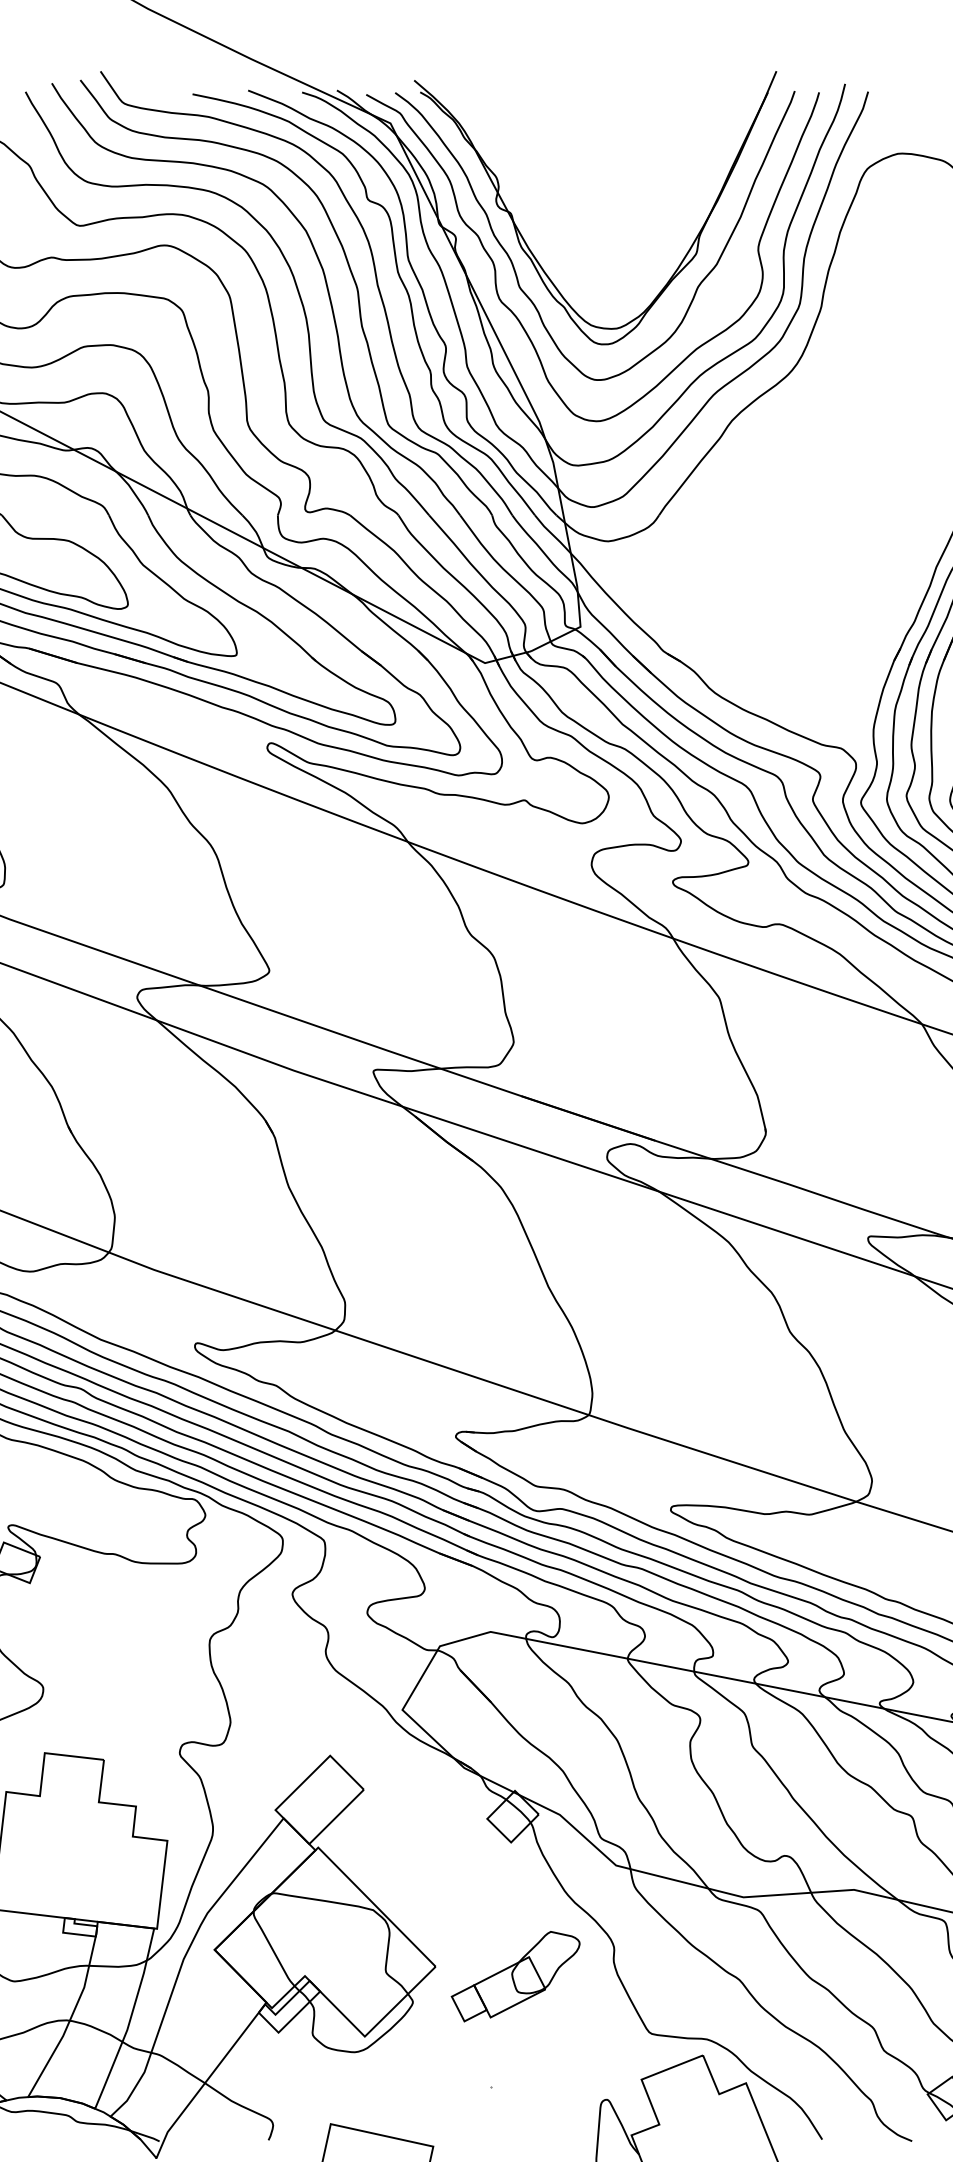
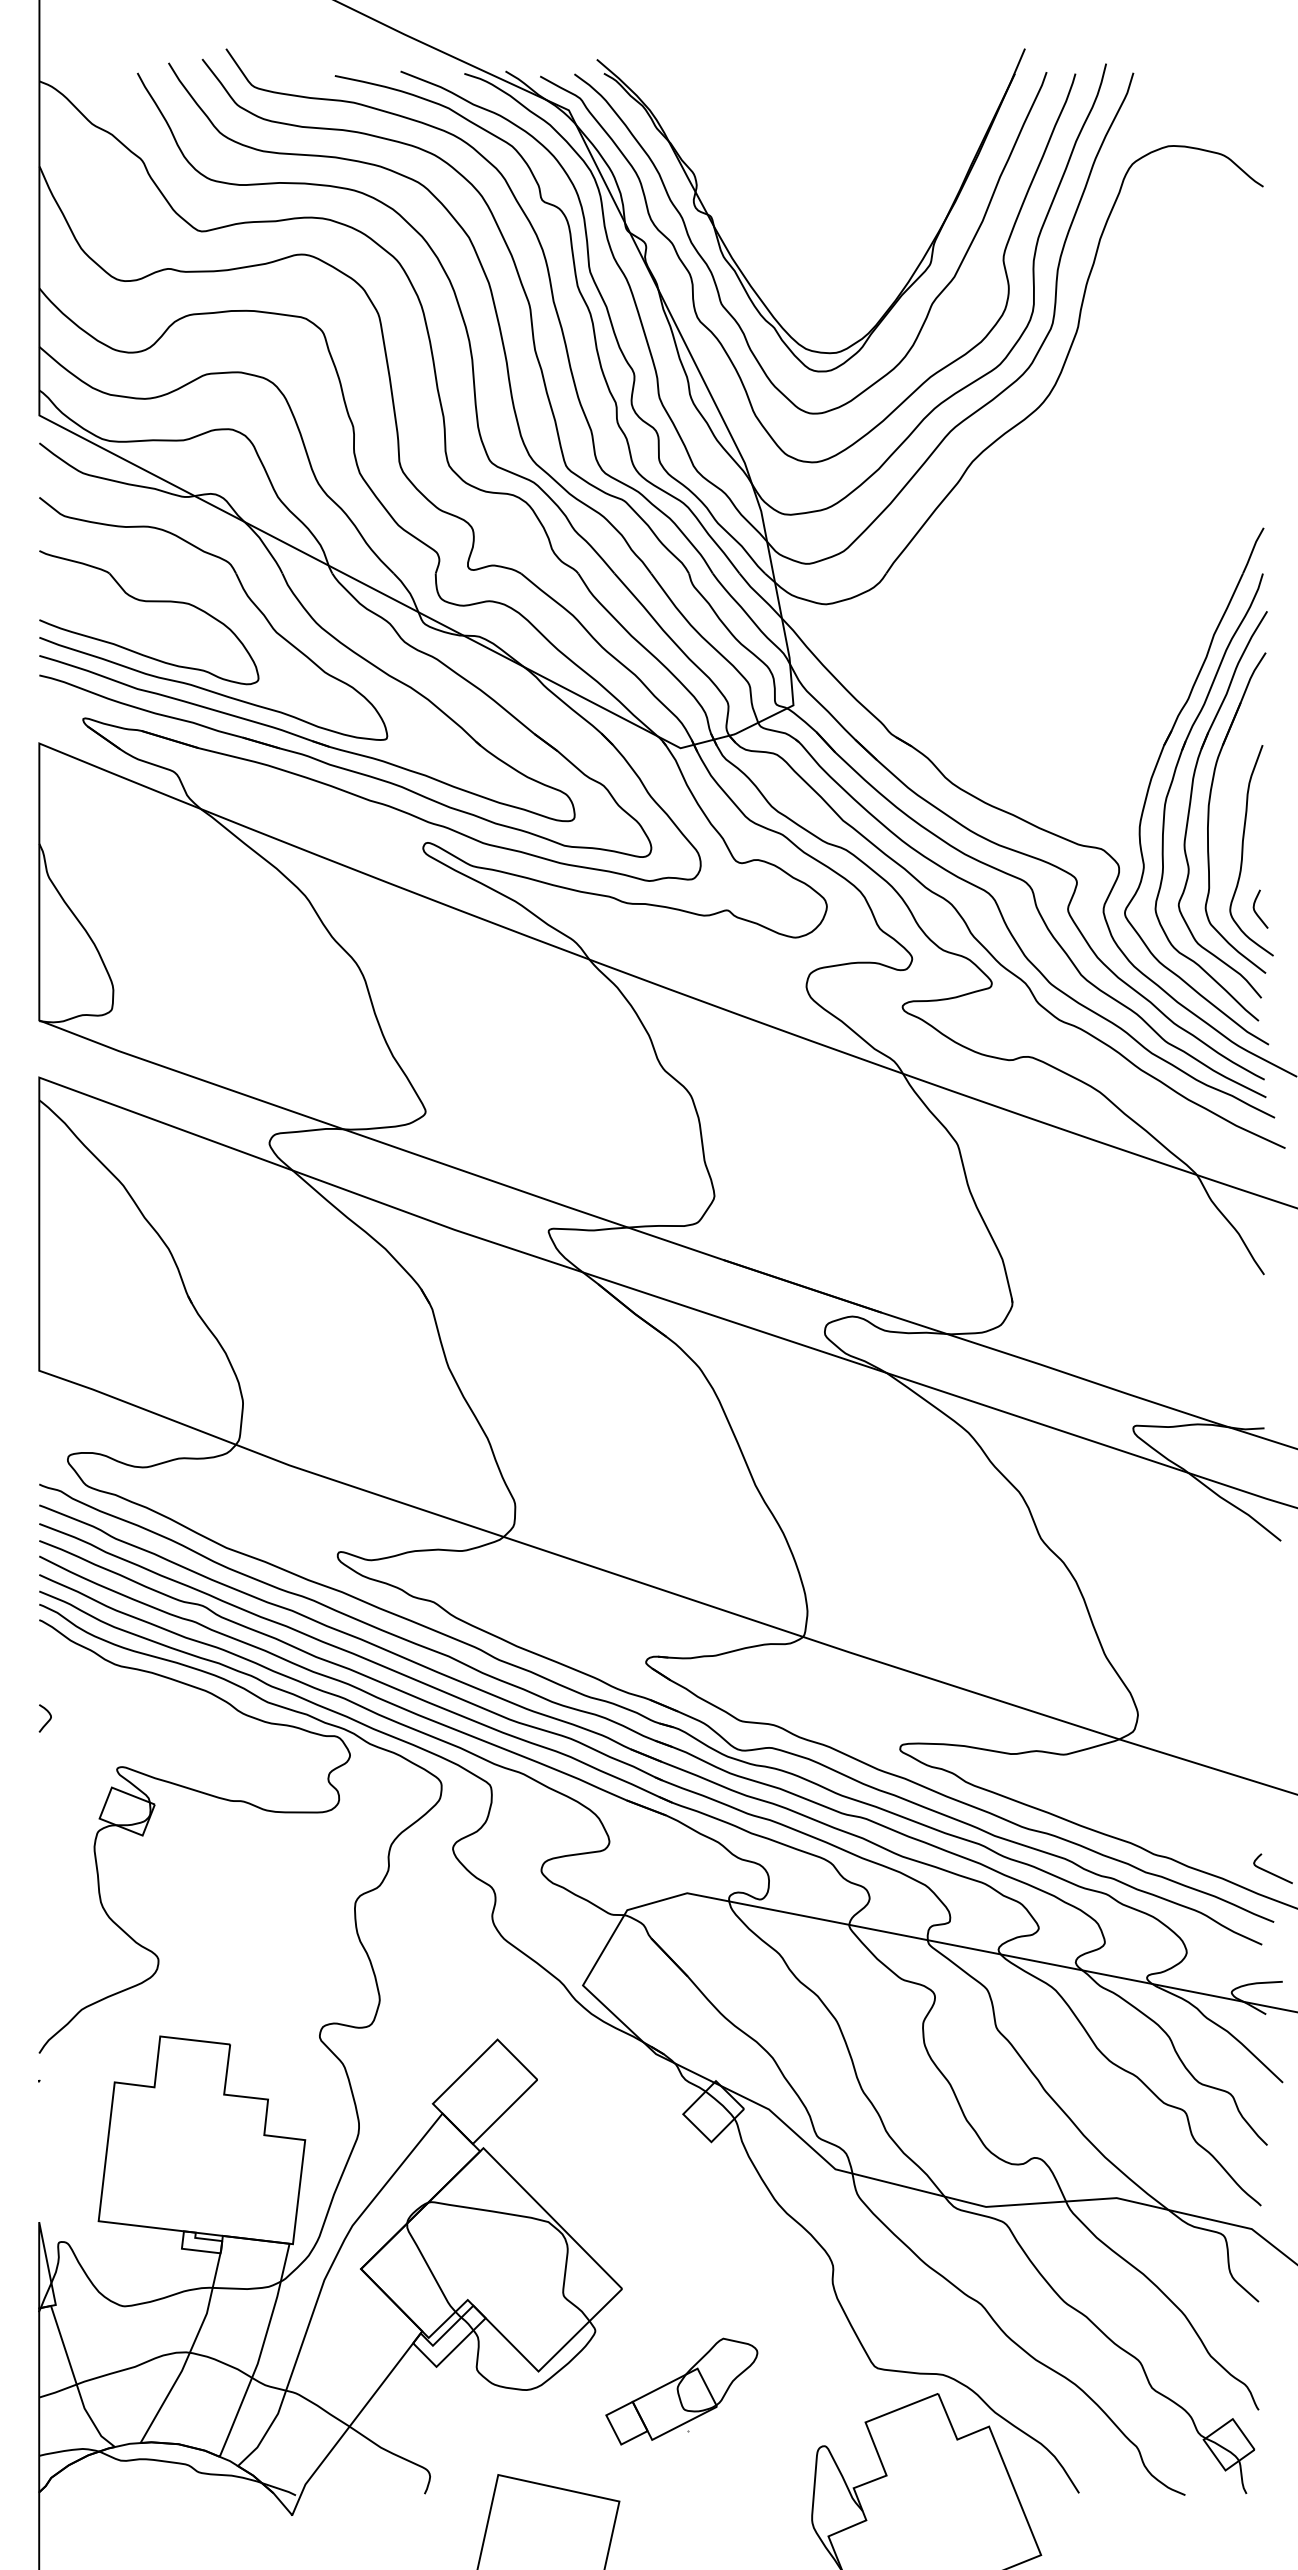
part: (515, 1976) -> (681, 2391), moved

